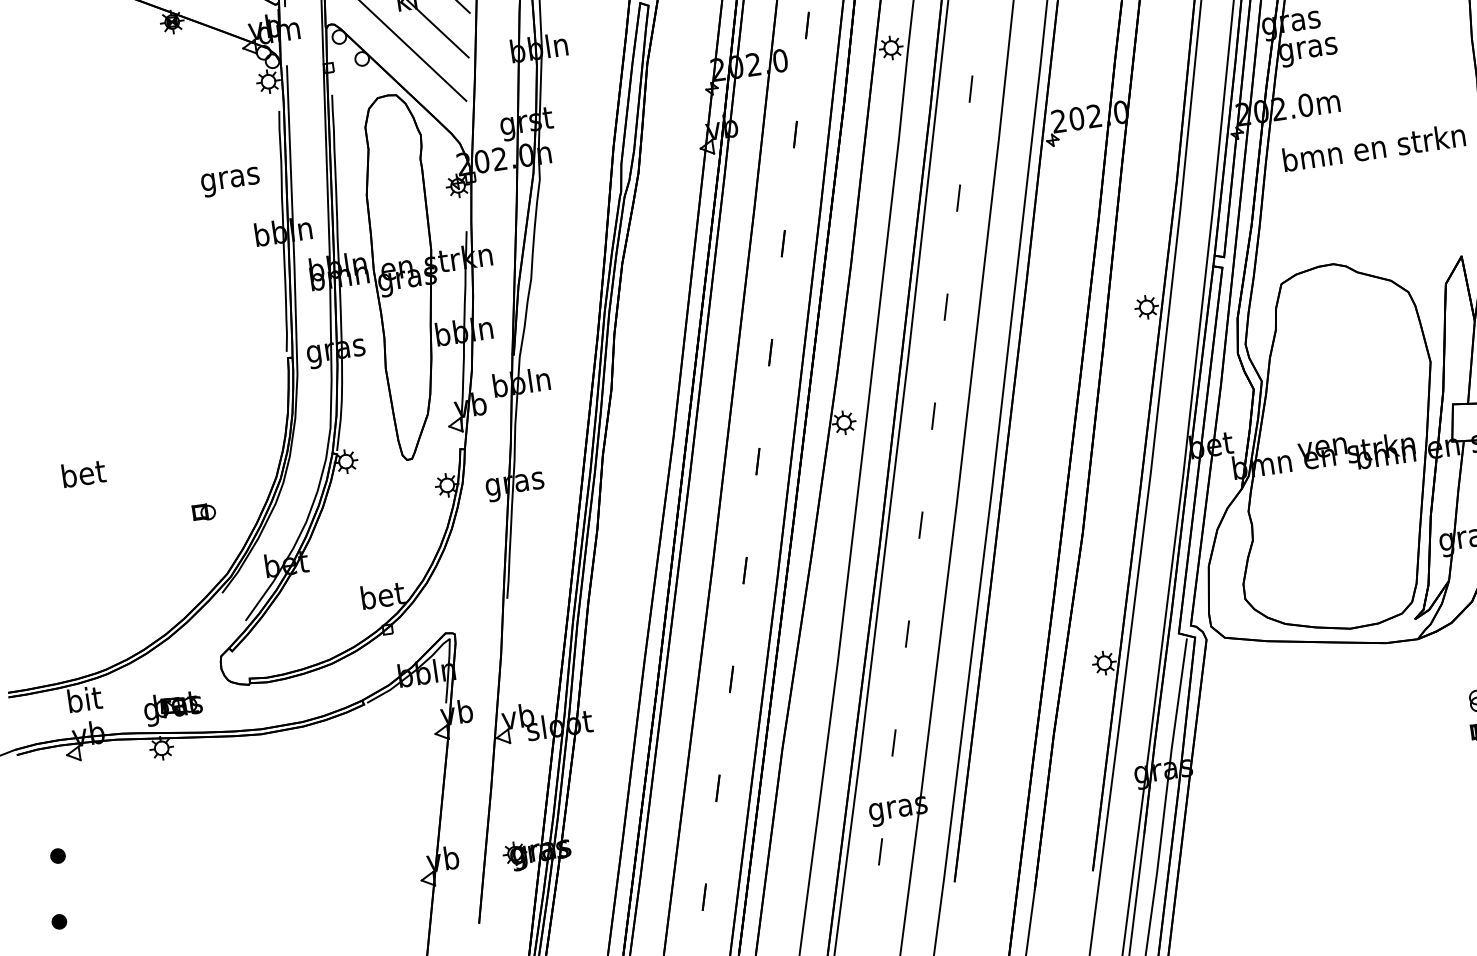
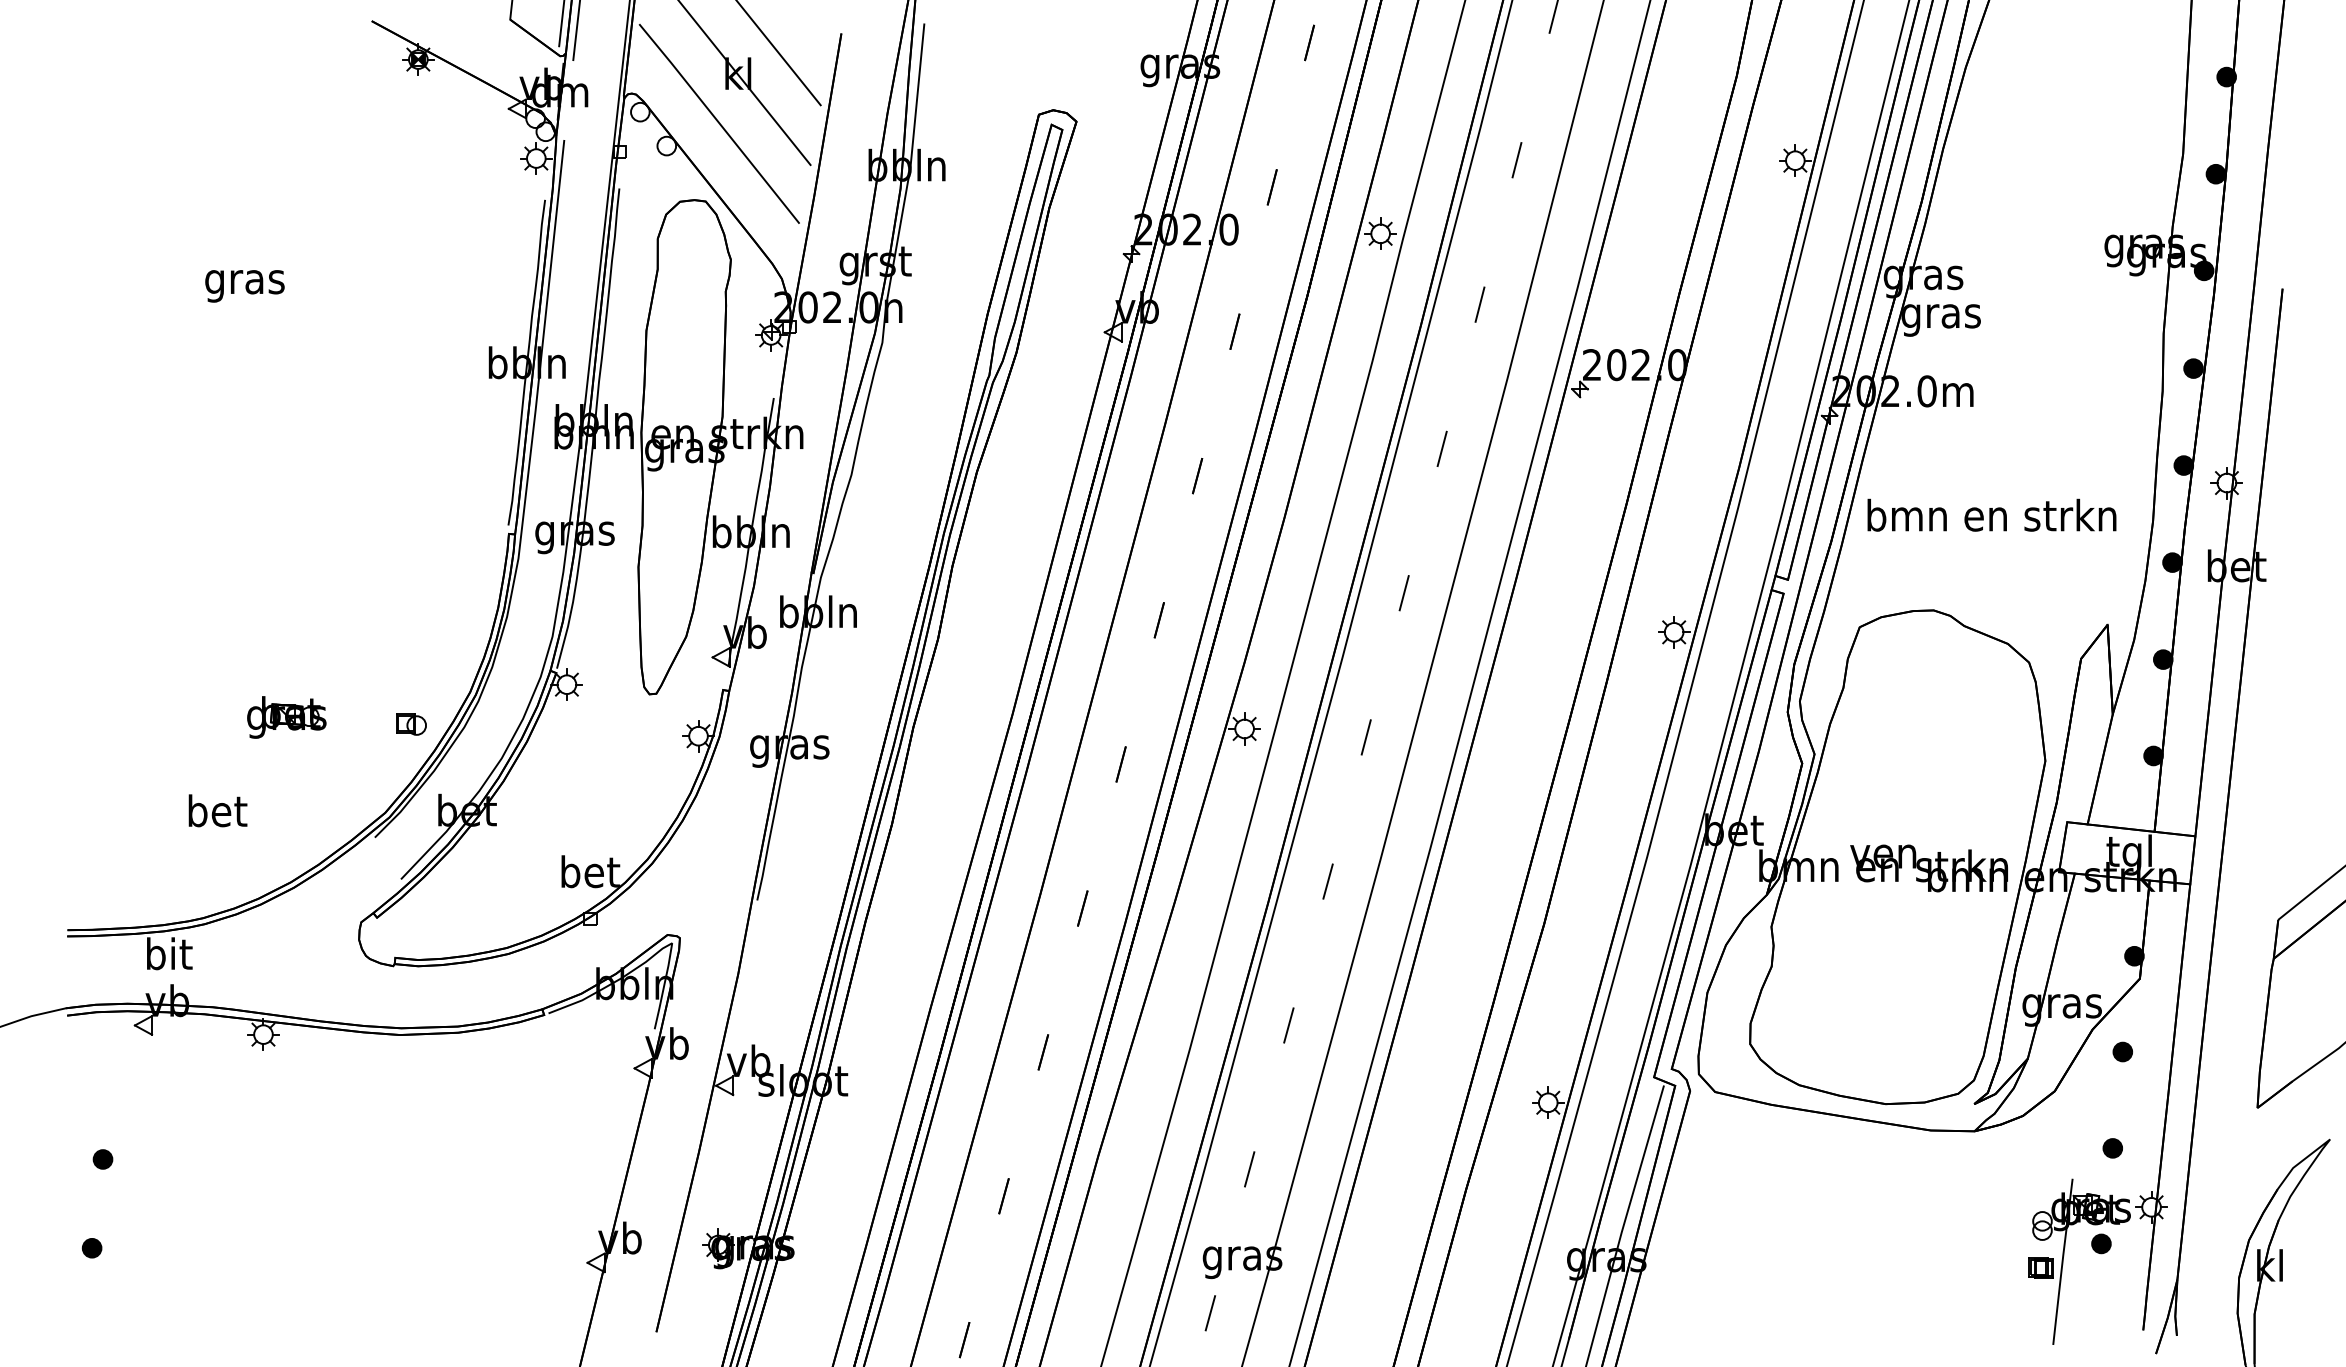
text: (1373, 146) -> (1991, 514), moved
text: (230, 182) -> (244, 286), moved
text: (83, 473) -> (217, 810), moved
part: (204, 512) -> (411, 724), moved
part: (173, 707) -> (286, 717), moved

